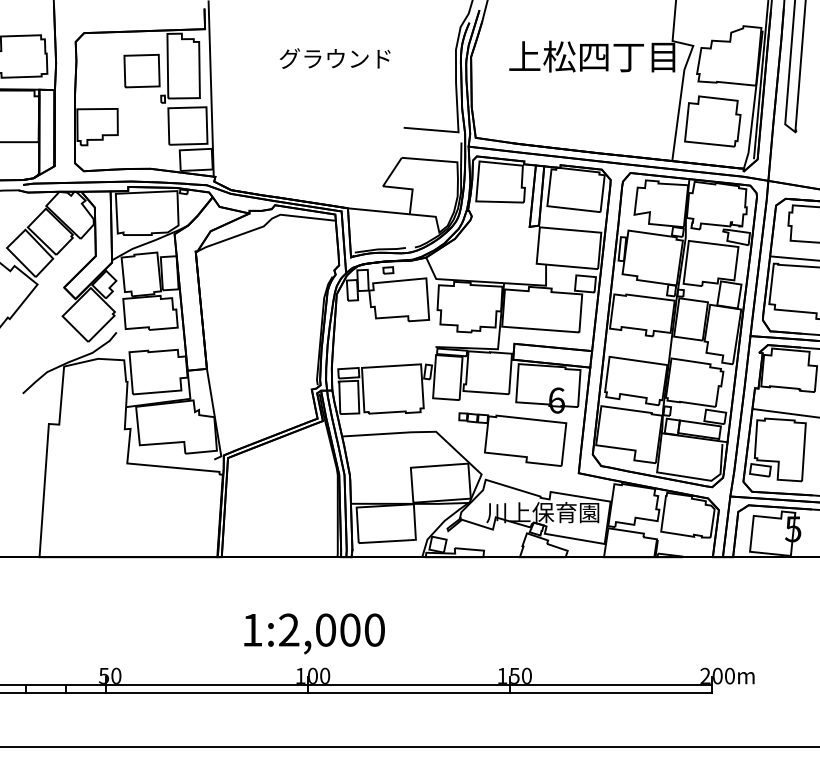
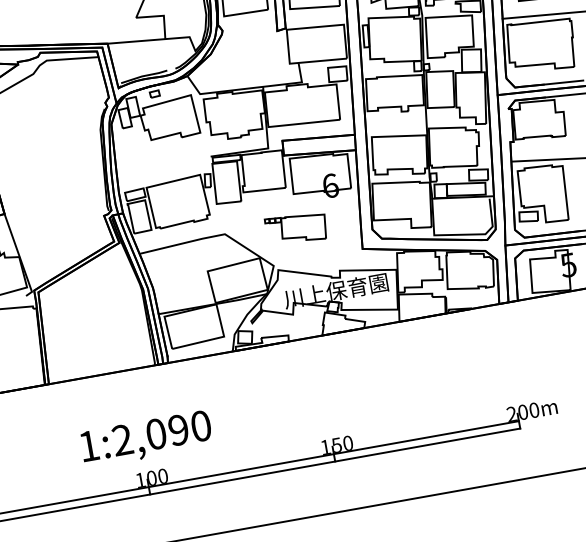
part: (512, 439) -> (296, 228), size x0.6
text: (350, 629) -> (178, 429), 1:2,000 -> 1:2,090

